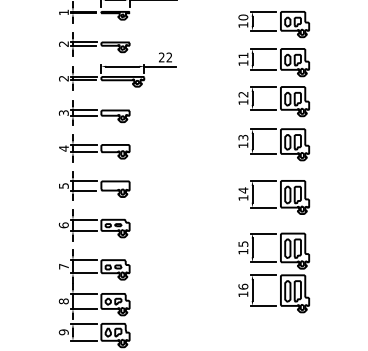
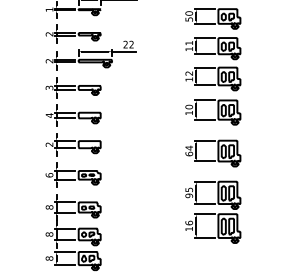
text: (243, 24) -> (189, 18), 10 -> 50
text: (243, 137) -> (189, 106), 13 -> 10
text: (63, 185) -> (49, 144), 5 -> 2
text: (243, 197) -> (189, 153), 14 -> 64
text: (243, 251) -> (189, 195), 15 -> 95
text: (63, 266) -> (49, 207), 7 -> 8
text: (63, 332) -> (49, 258), 9 -> 8

